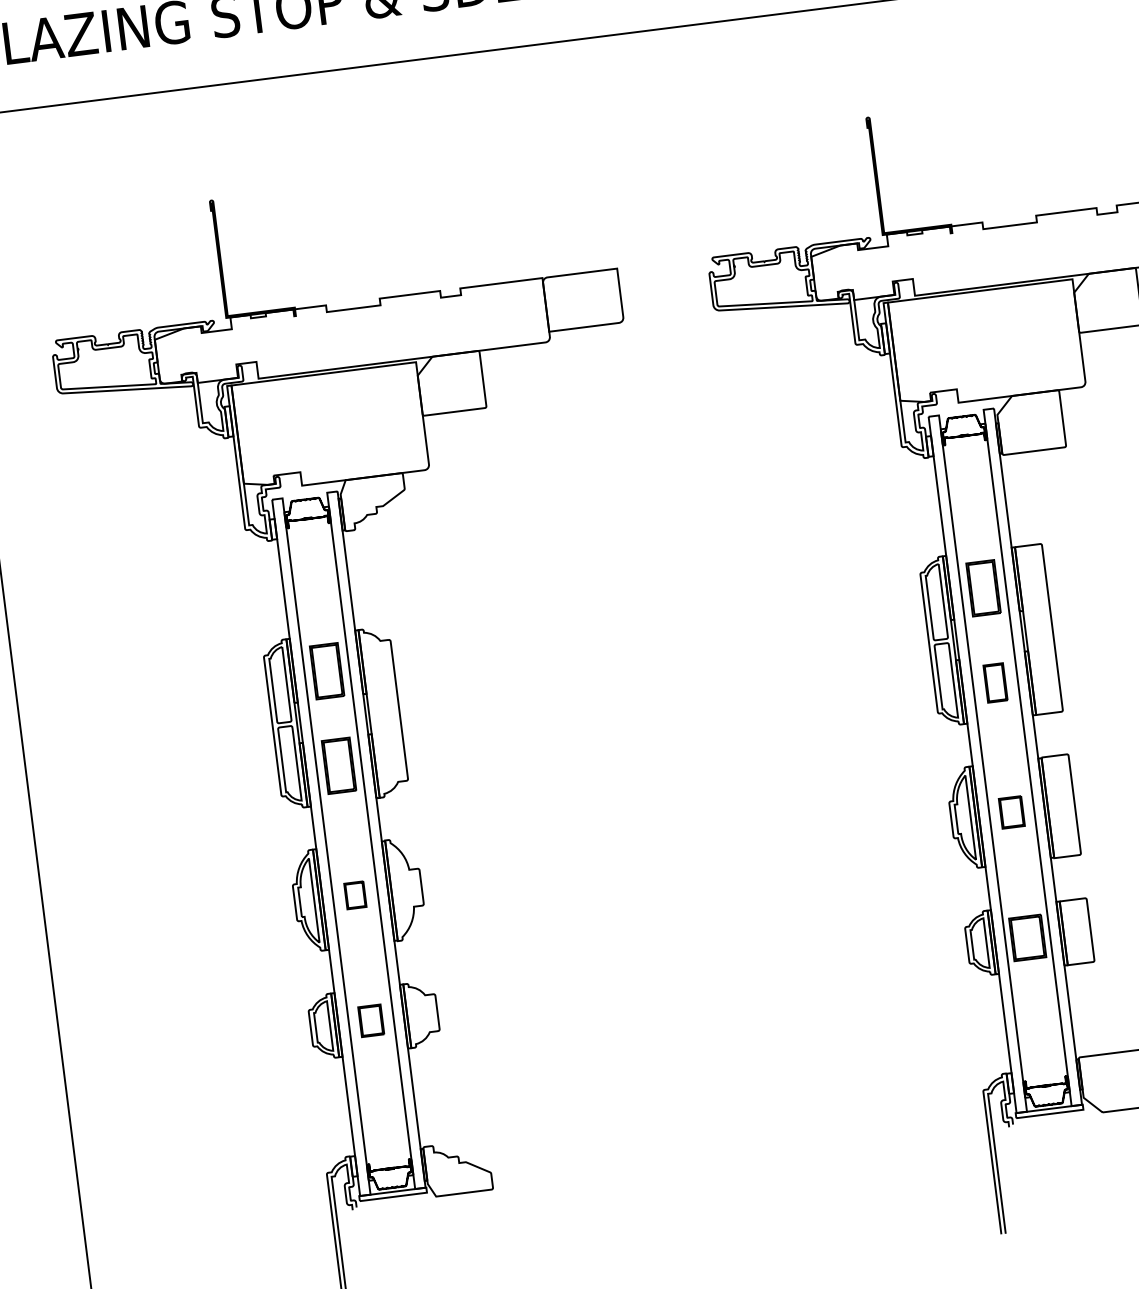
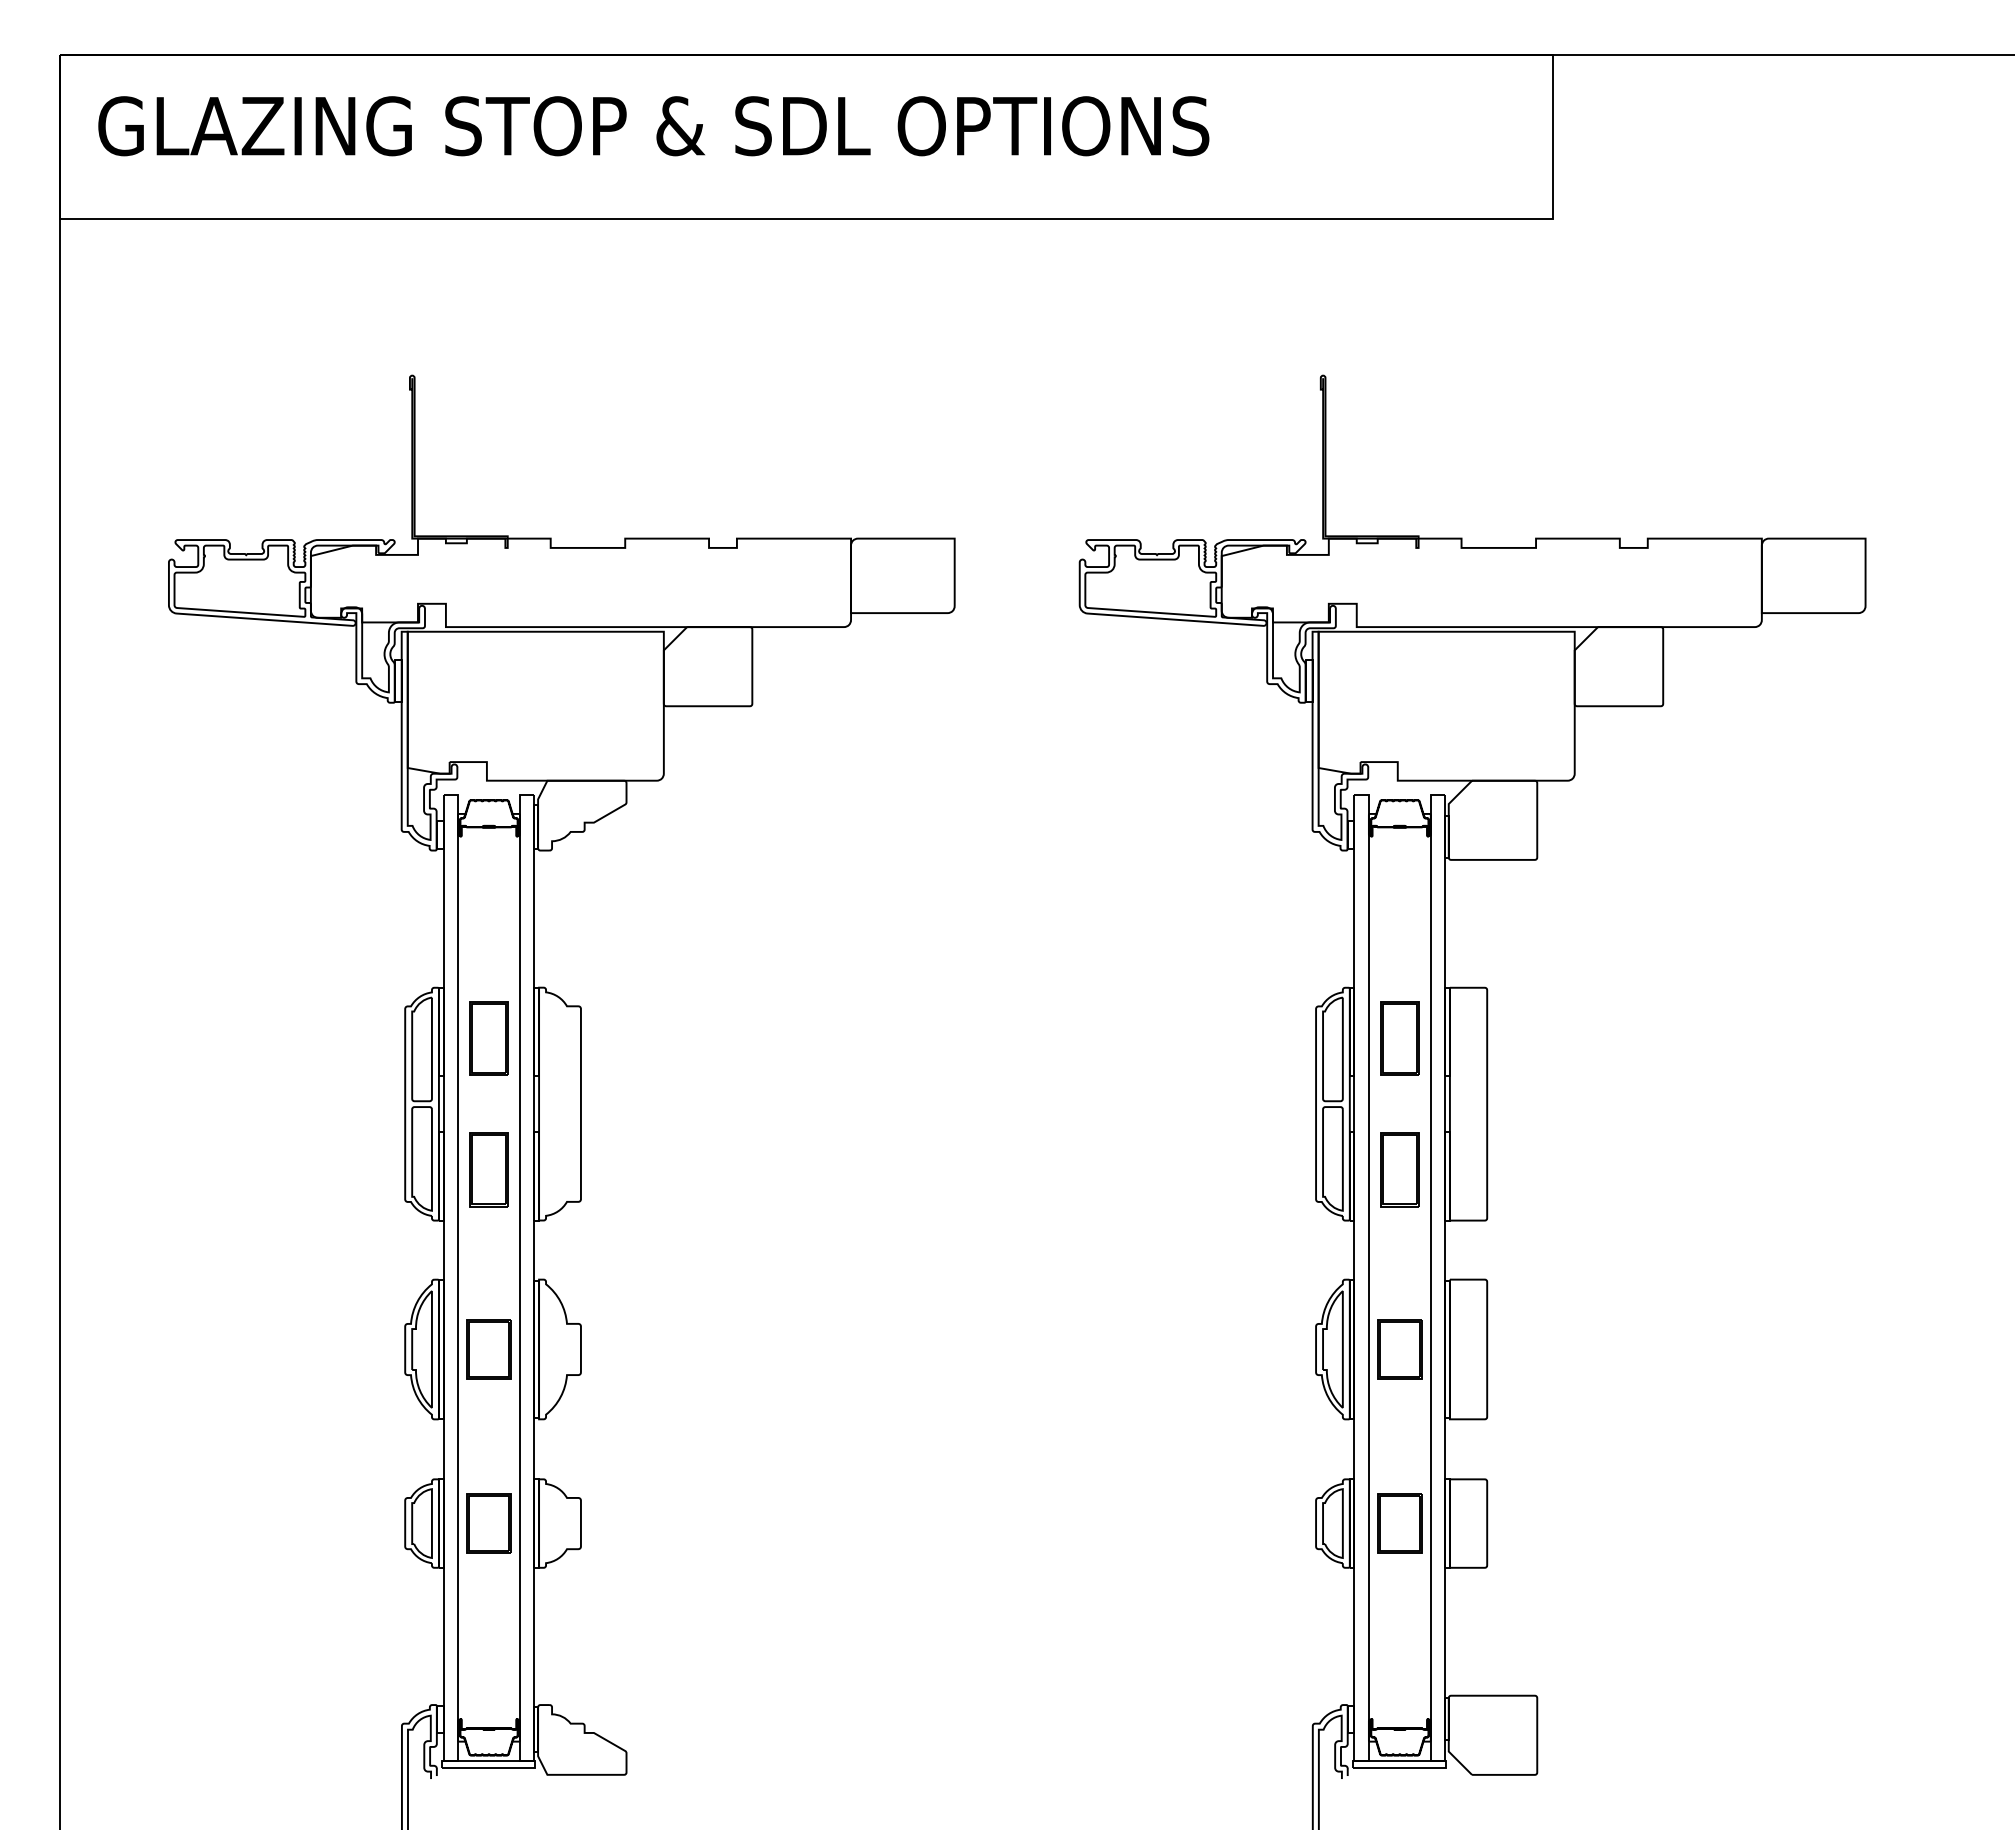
part: (995, 682) -> (1399, 1169), size x1.43
part: (1011, 812) -> (1399, 1349), size x1.43
part: (355, 895) -> (488, 1349), size x1.67
part: (370, 1020) -> (488, 1523), size x1.43

